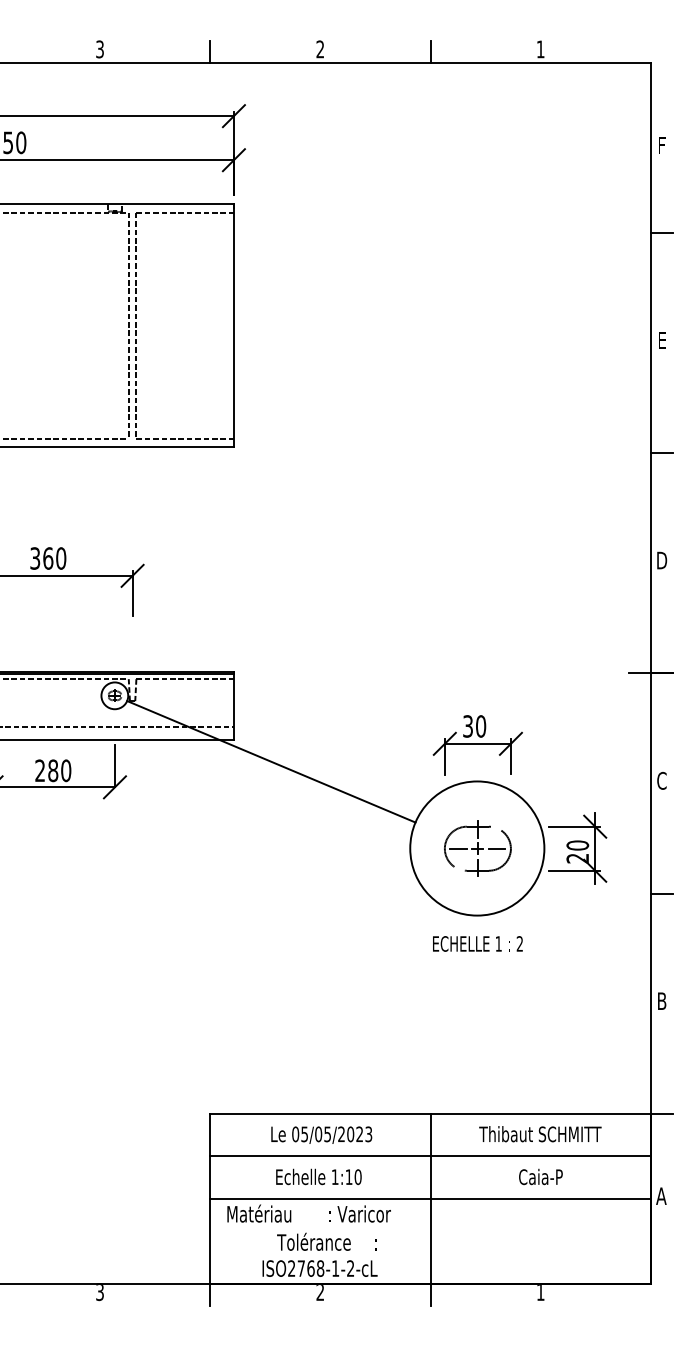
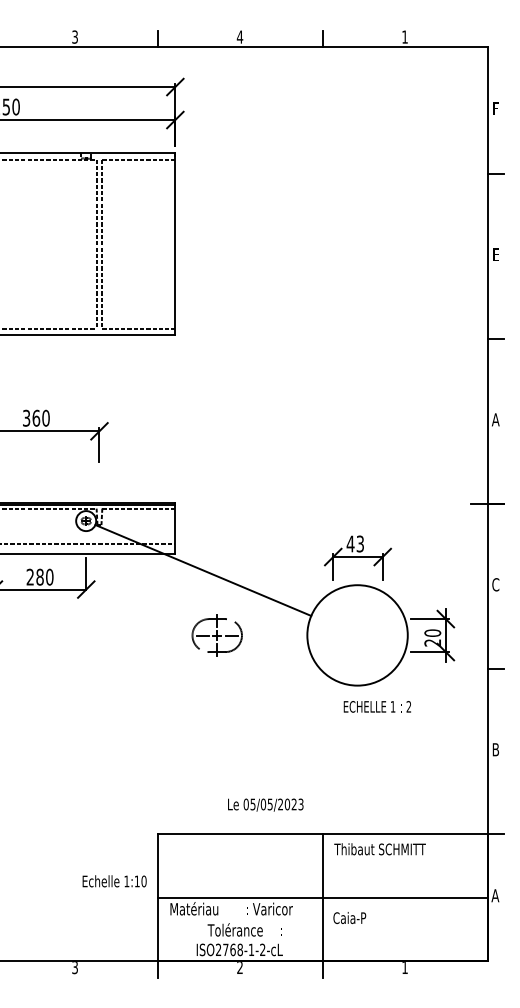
text: (320, 49) -> (240, 37), 2 -> 4
text: (661, 560) -> (495, 419), D -> A
text: (474, 726) -> (355, 544), 30 -> 43
part: (477, 848) -> (216, 635), moved
text: (477, 943) -> (377, 706), moved
text: (321, 1134) -> (265, 804), moved
text: (540, 1134) -> (380, 849), moved
line: (430, 1156) -> (322, 865), removed
text: (318, 1176) -> (114, 880), moved
text: (540, 1176) -> (349, 917), moved

